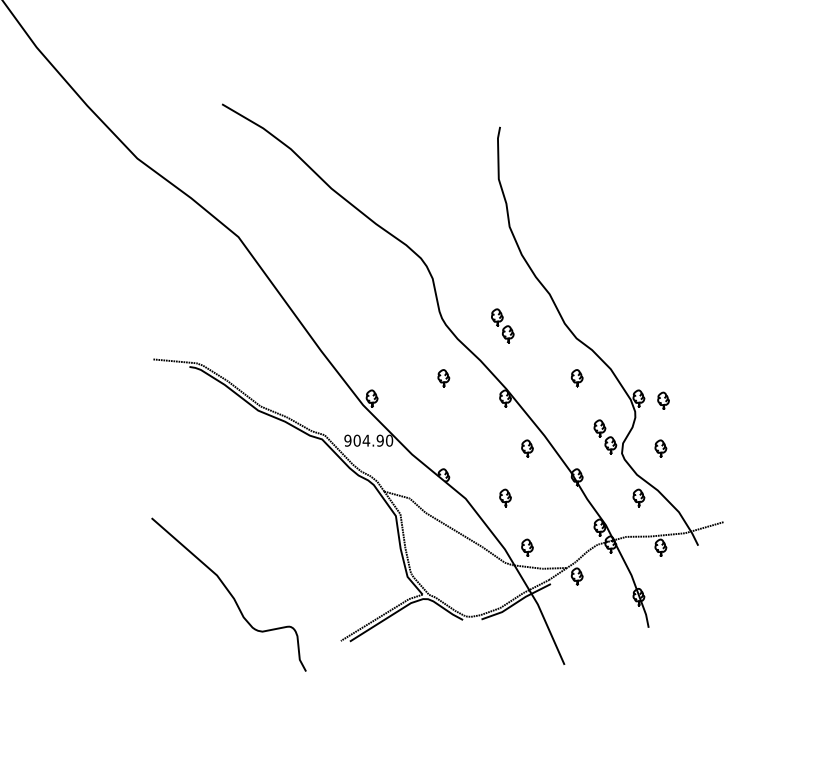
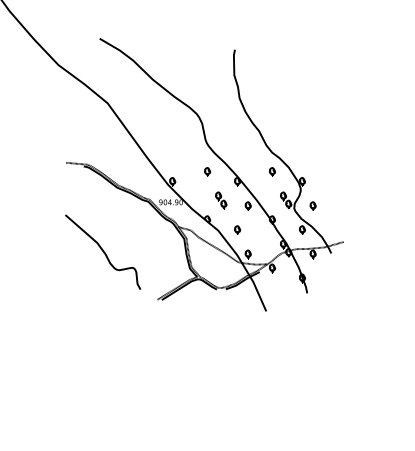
part: (503, 325) -> (221, 200), moved
part: (663, 399) -> (314, 182), removed
curve: (229, 593) -> (103, 251), moved

